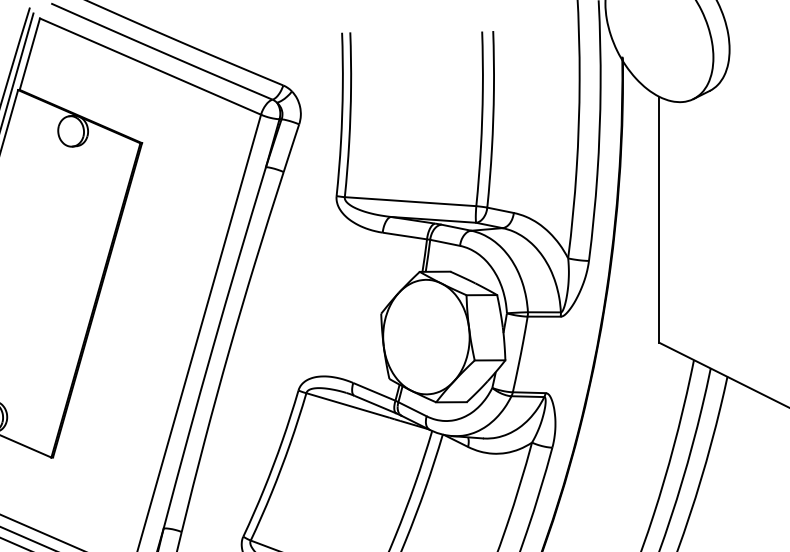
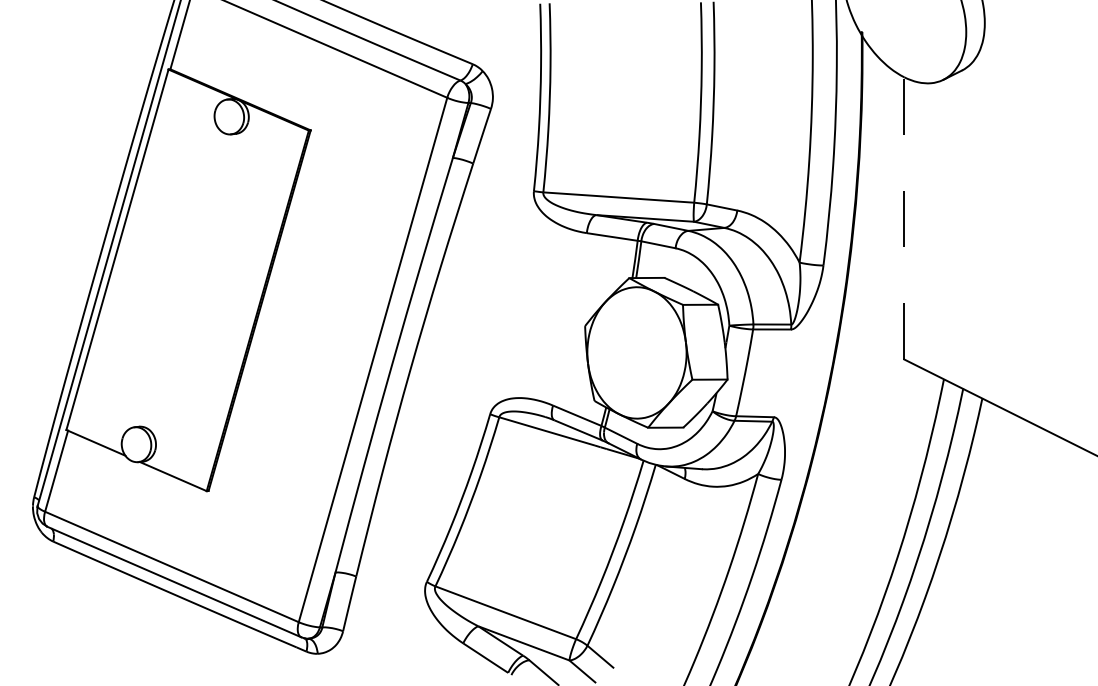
line: (659, 219) -> (904, 217), solid -> dashed

